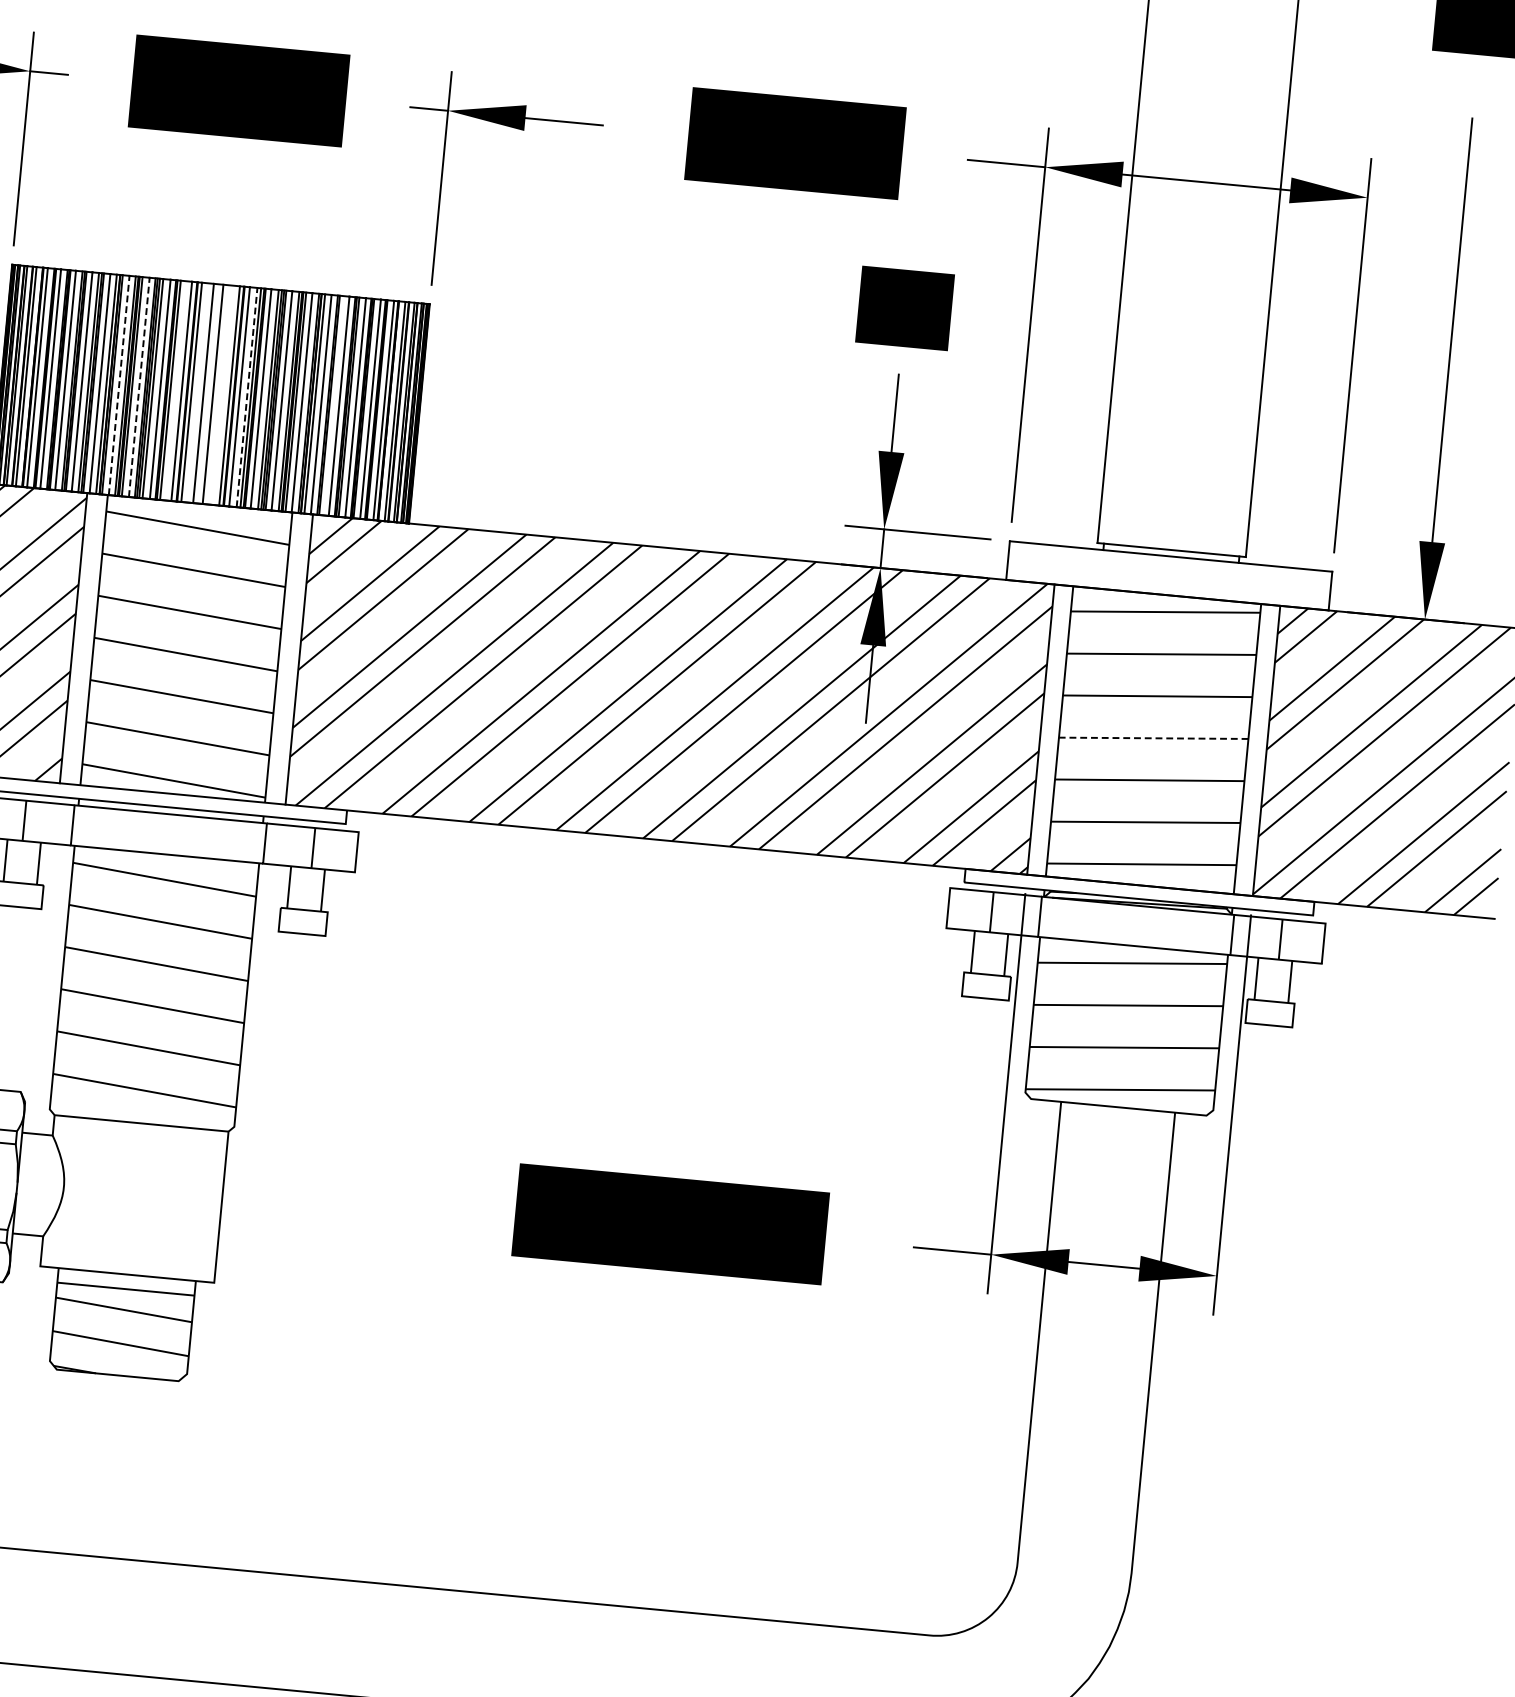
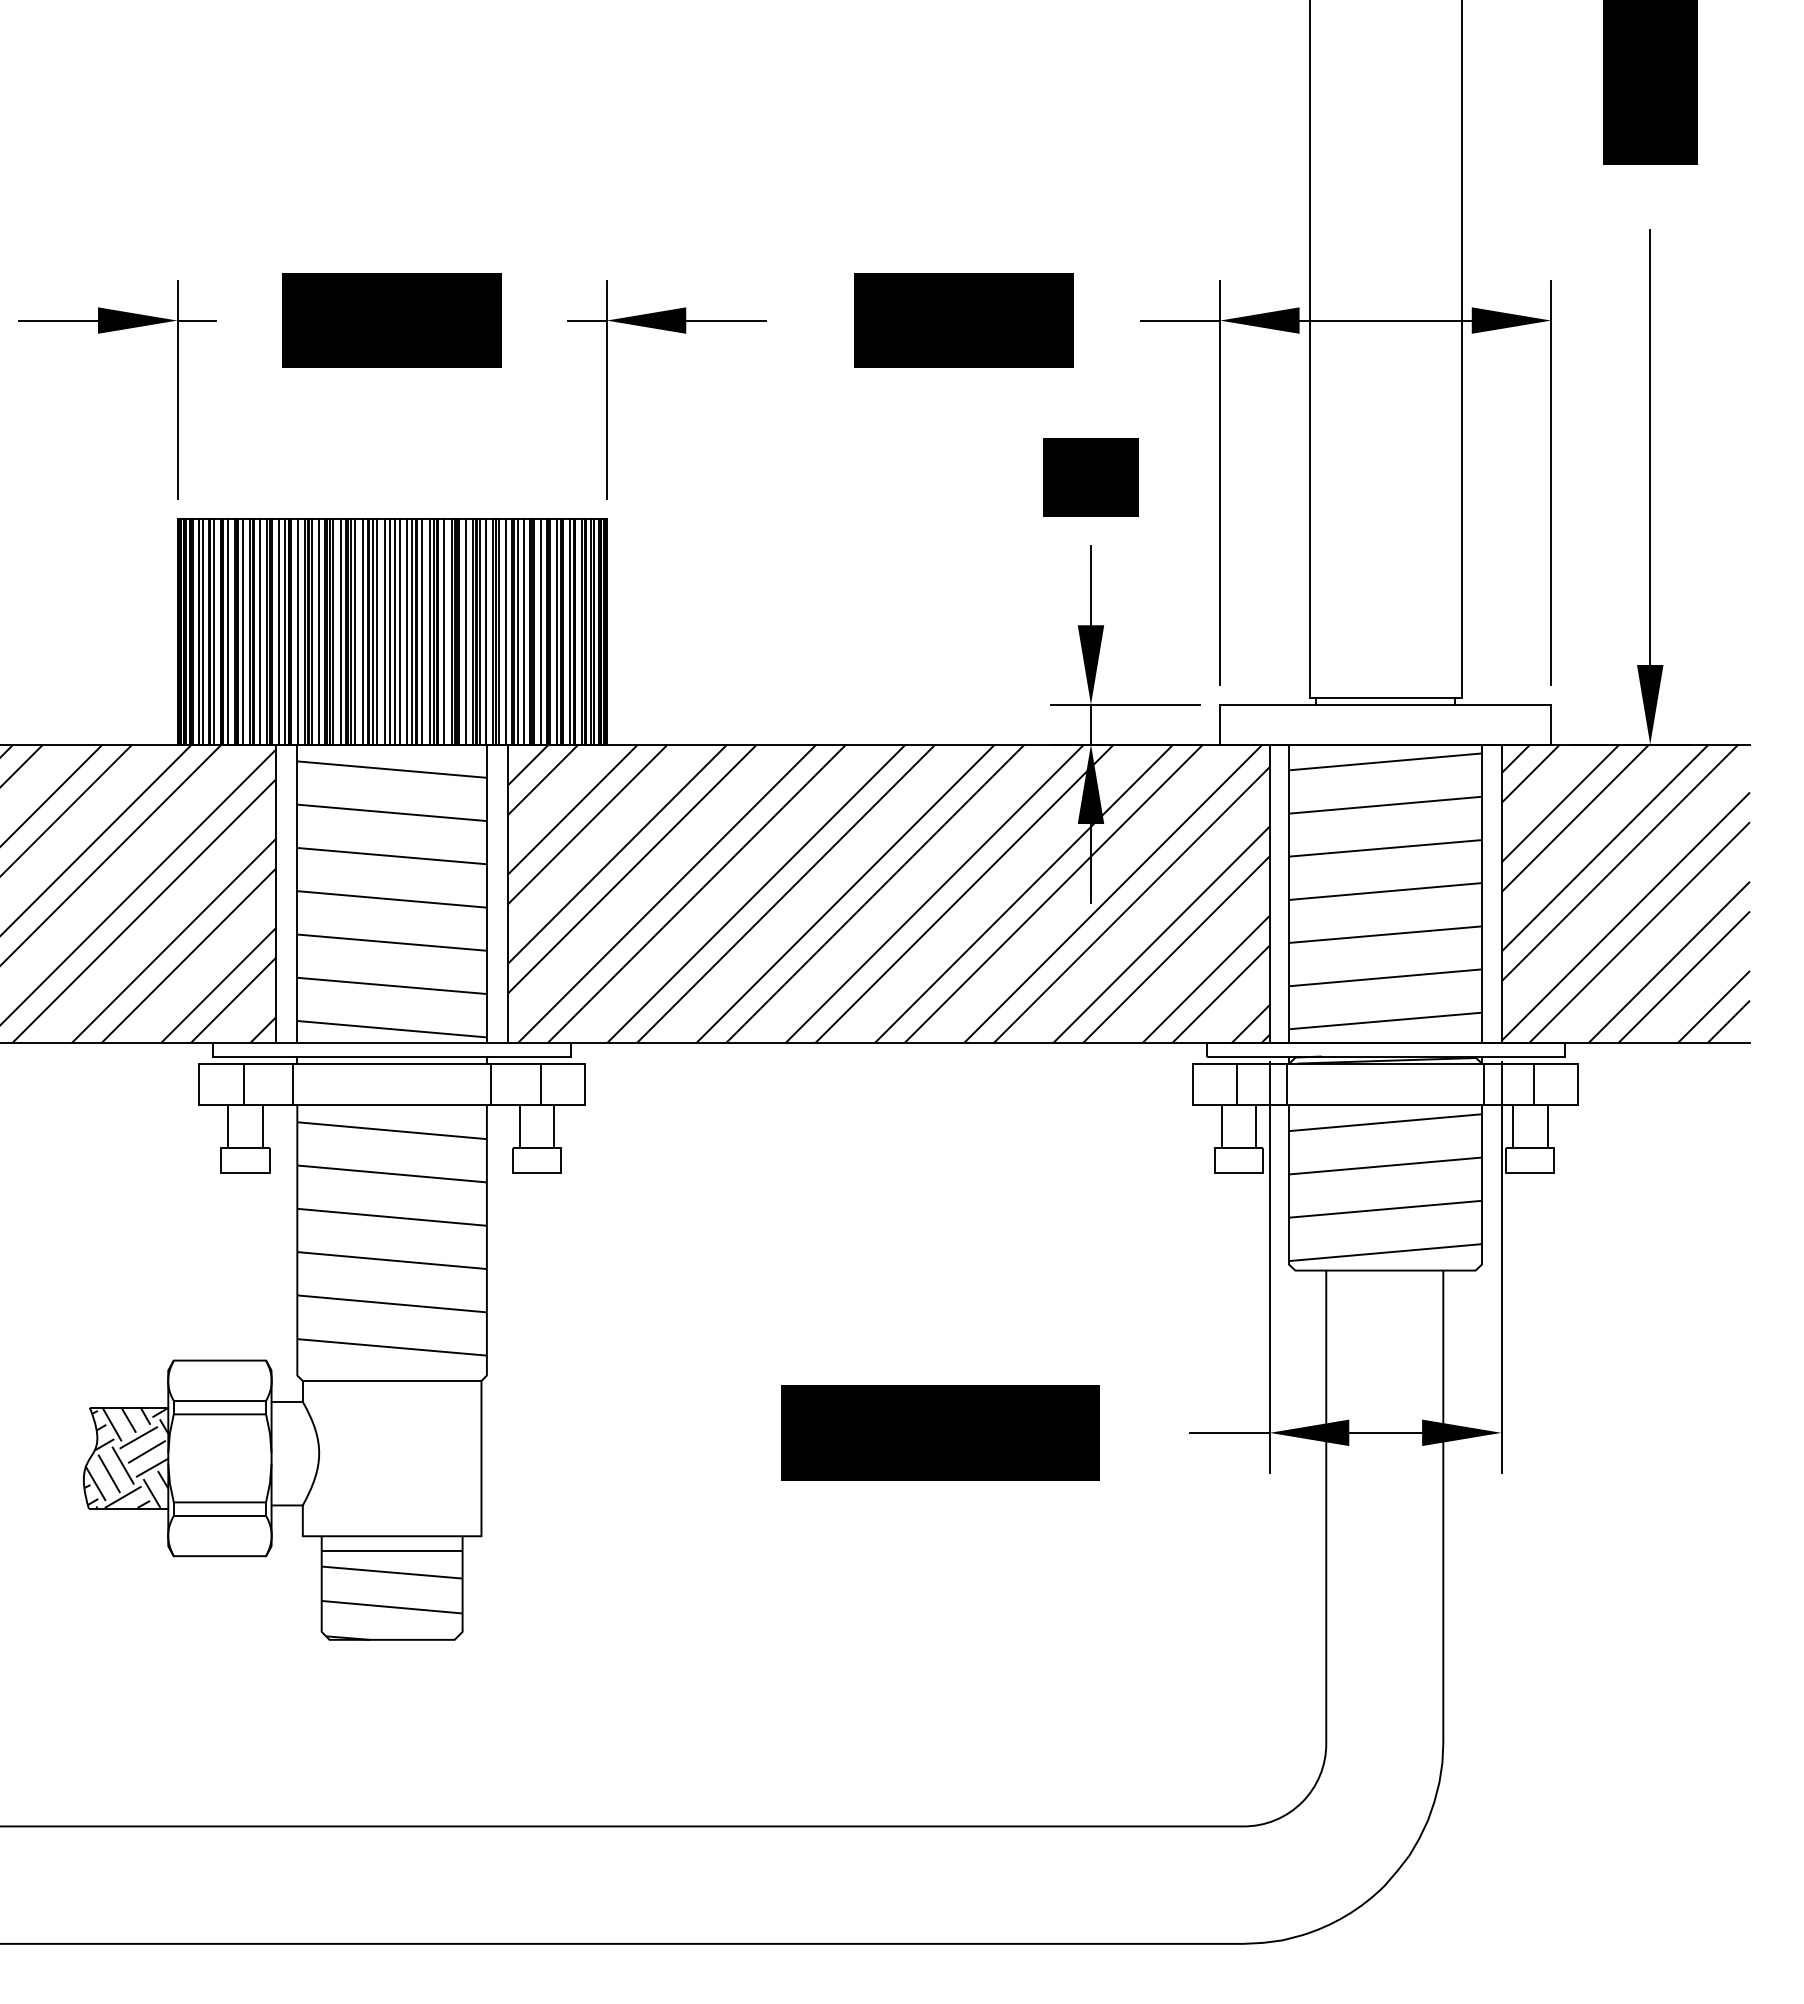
line: (119, 385) -> (298, 631), dashed -> solid
line: (138, 386) -> (318, 631), dashed -> solid
line: (173, 390) -> (354, 631), added
line: (196, 392) -> (377, 631), added
line: (207, 393) -> (389, 631), added
line: (217, 394) -> (399, 631), added
line: (225, 395) -> (407, 631), added
line: (246, 397) -> (429, 631), dashed -> solid
line: (332, 405) -> (517, 631), added
line: (1153, 738) -> (1385, 891), dashed -> solid

